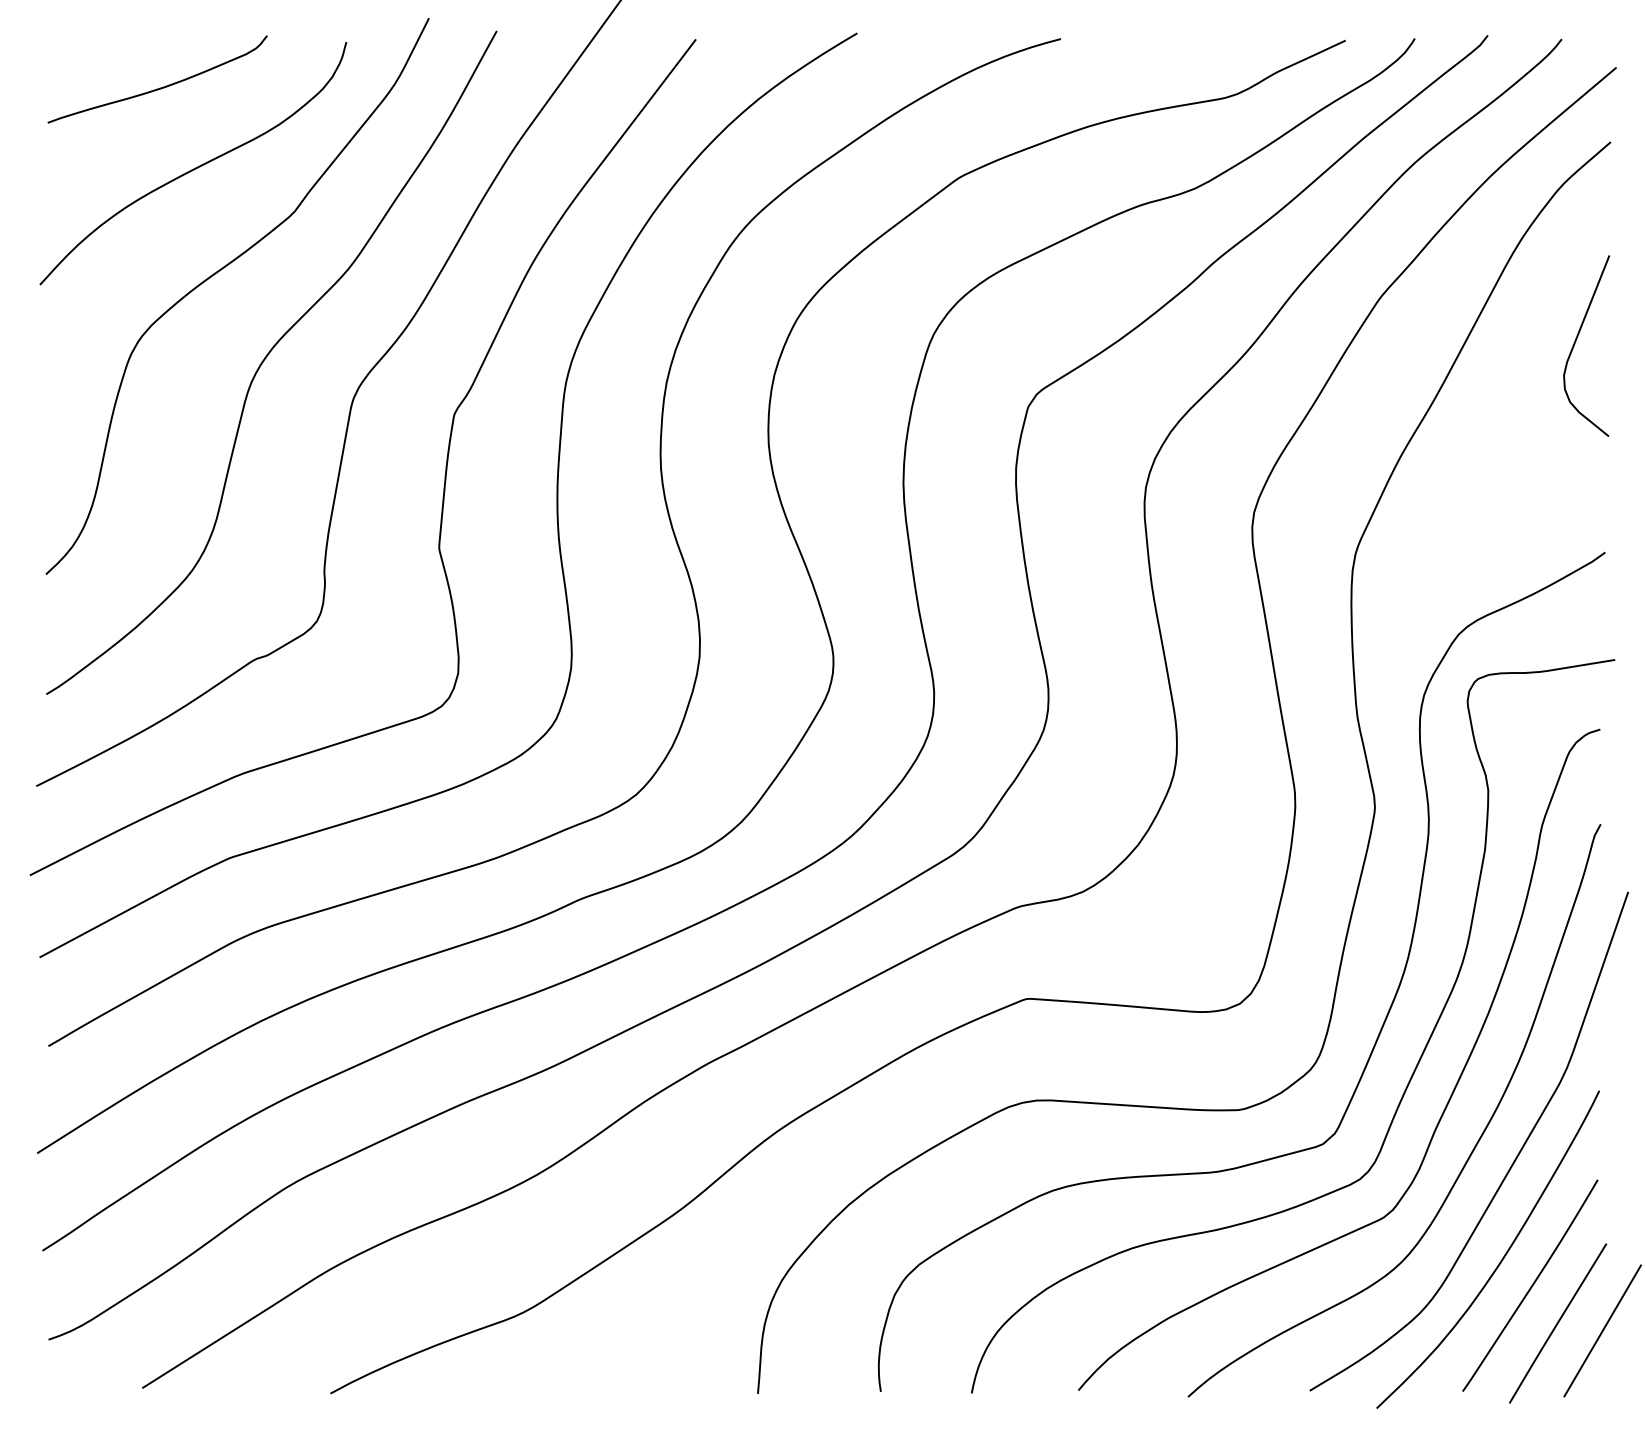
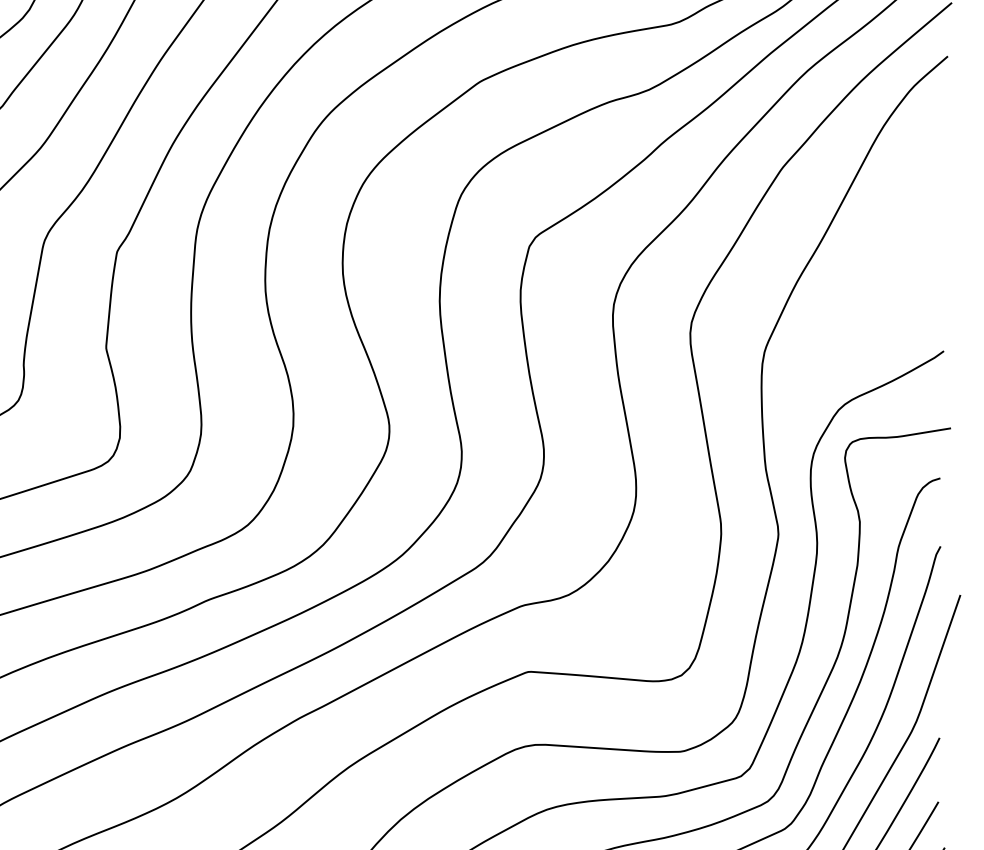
curve: (1576, 341) -> (923, 199), removed

